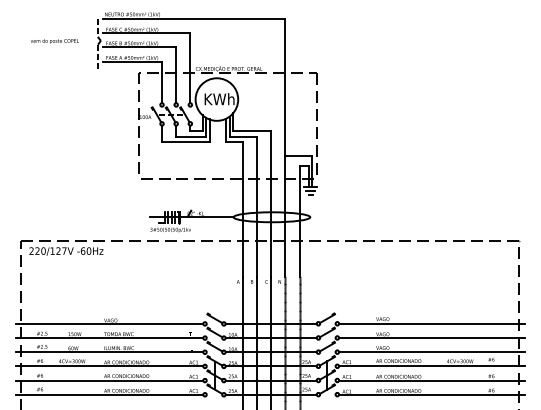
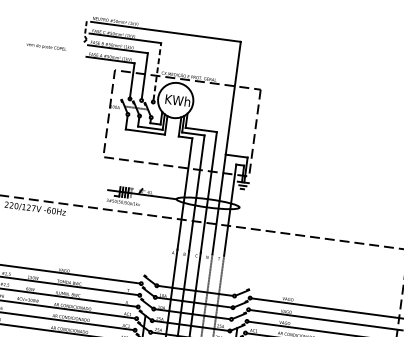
text: (54, 41) -> (46, 47), moved
line: (98, 56) -> (83, 52), removed
line: (190, 68) -> (157, 72), solid -> dashed

